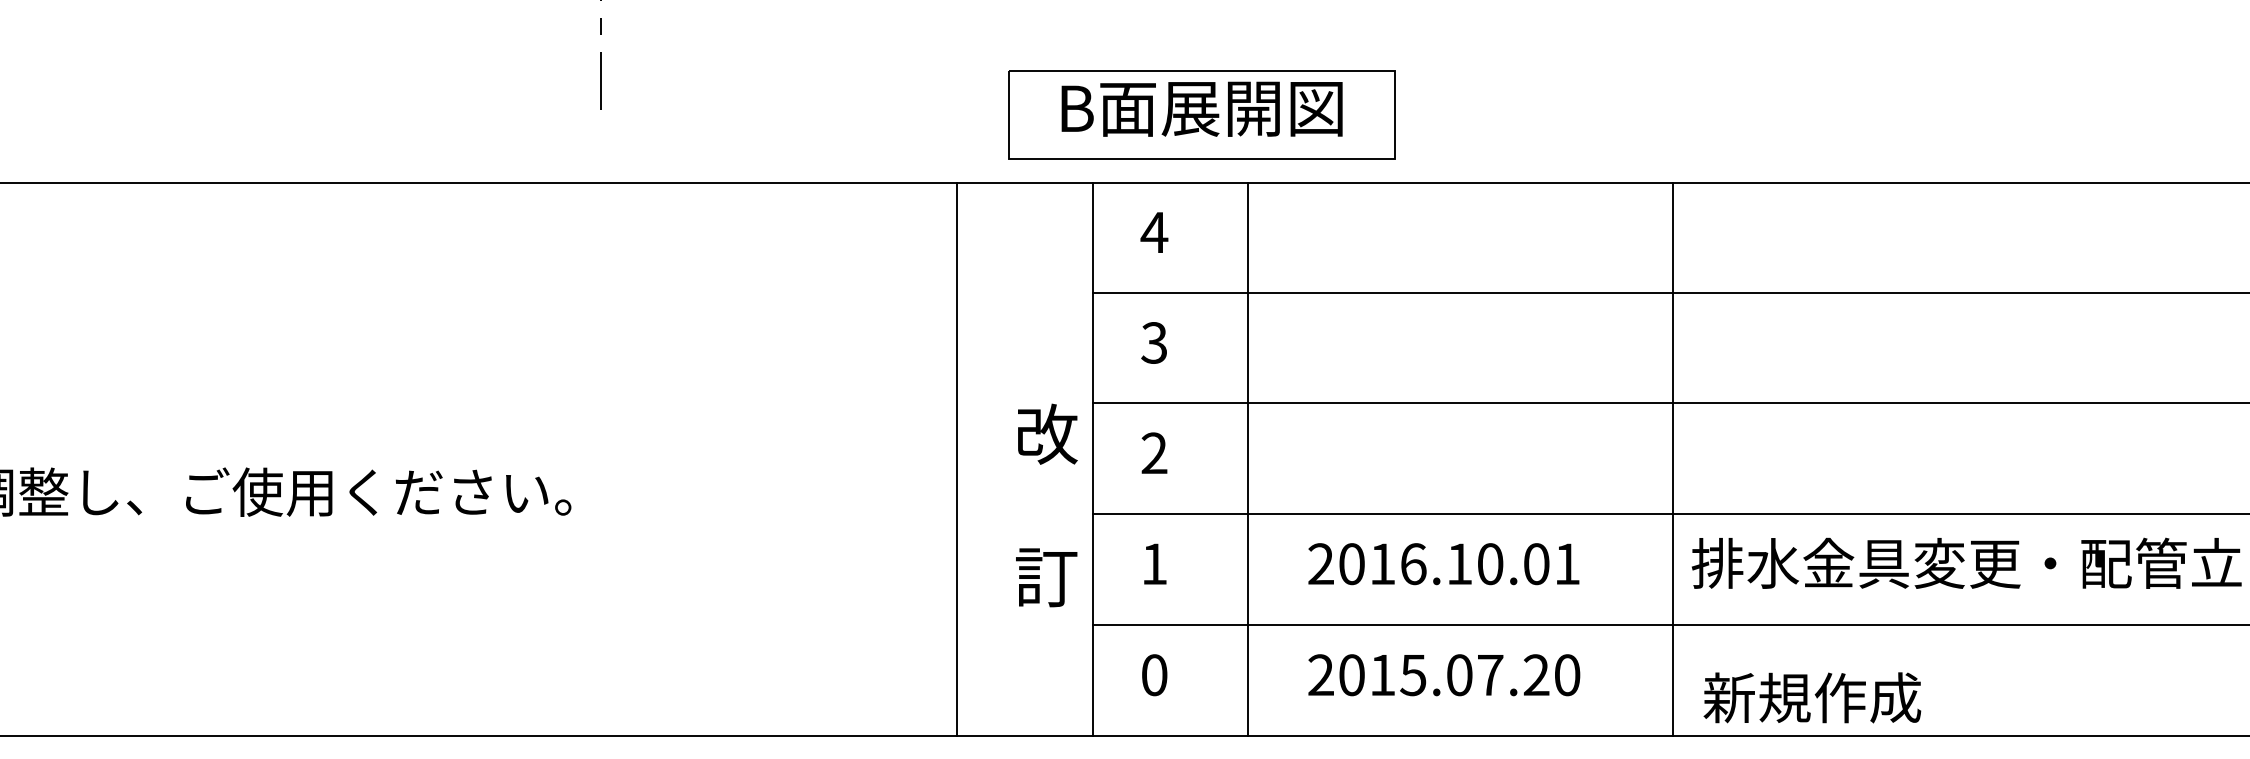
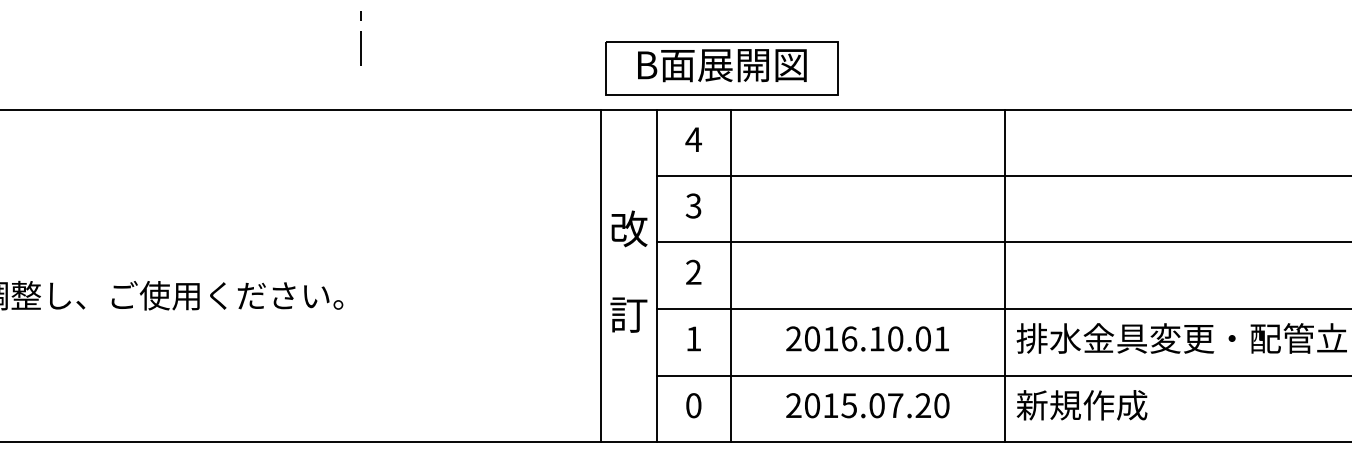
line: (956, 458) -> (600, 275), moved
line: (1247, 458) -> (730, 275), moved
text: (1045, 505) -> (628, 271), moved
text: (1811, 698) -> (1081, 405), moved

